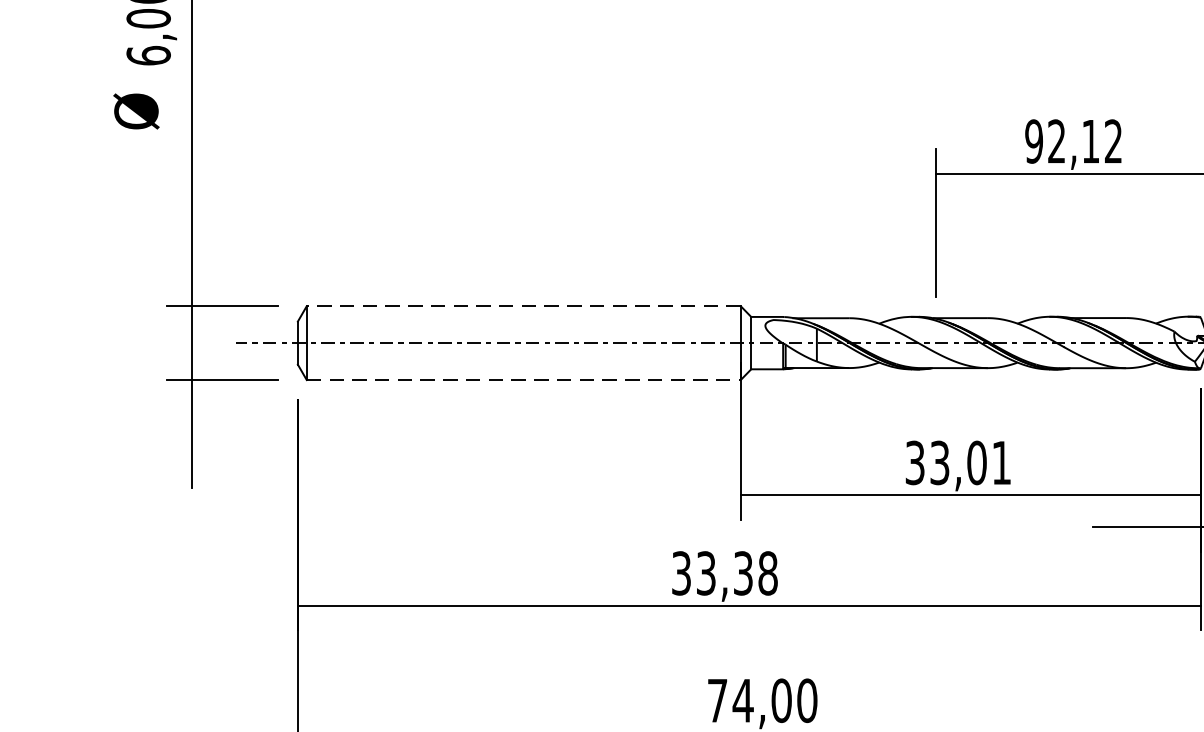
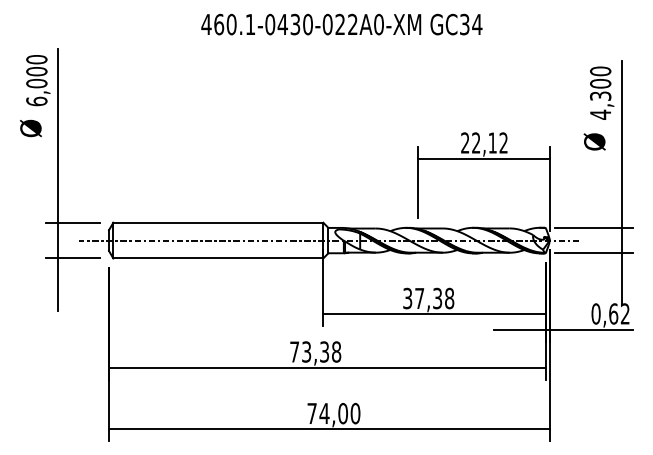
text: (1034, 140) -> (465, 142), 92,12 -> 22,12
line: (522, 305) -> (217, 222), dashed -> solid
line: (524, 380) -> (218, 258), dashed -> solid
text: (970, 462) -> (434, 298), 33,01 -> 37,38
text: (681, 572) -> (294, 351), 33,38 -> 73,38

